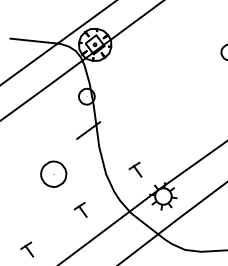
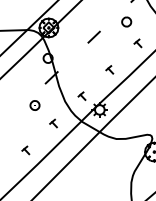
line: (169, 69) -> (93, 36), added
part: (189, 129) -> (109, 69), added
part: (52, 174) -> (34, 105), size x0.62

